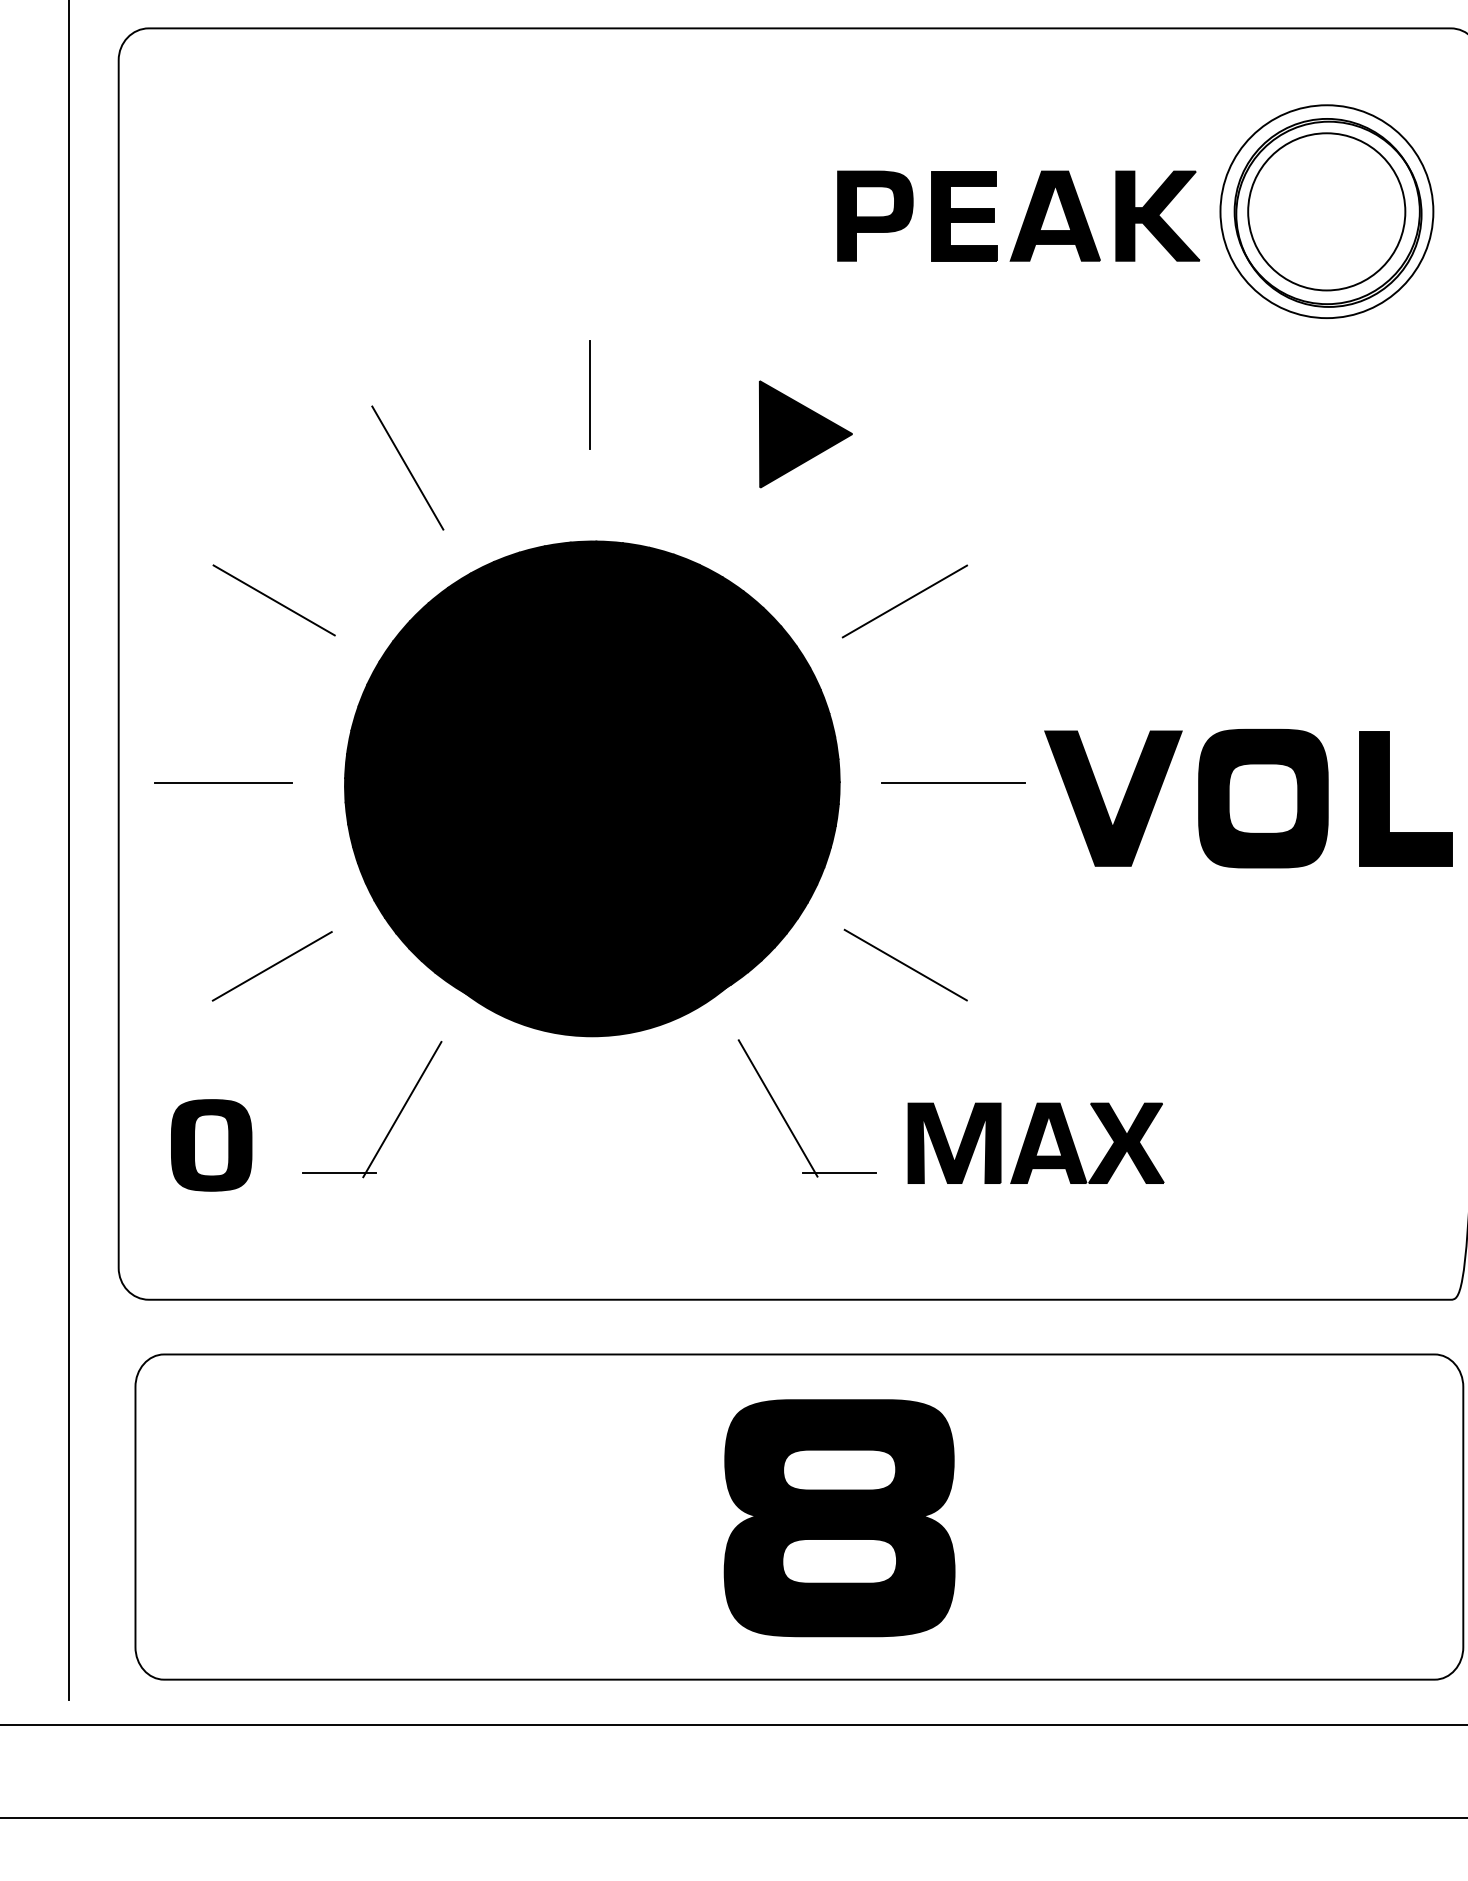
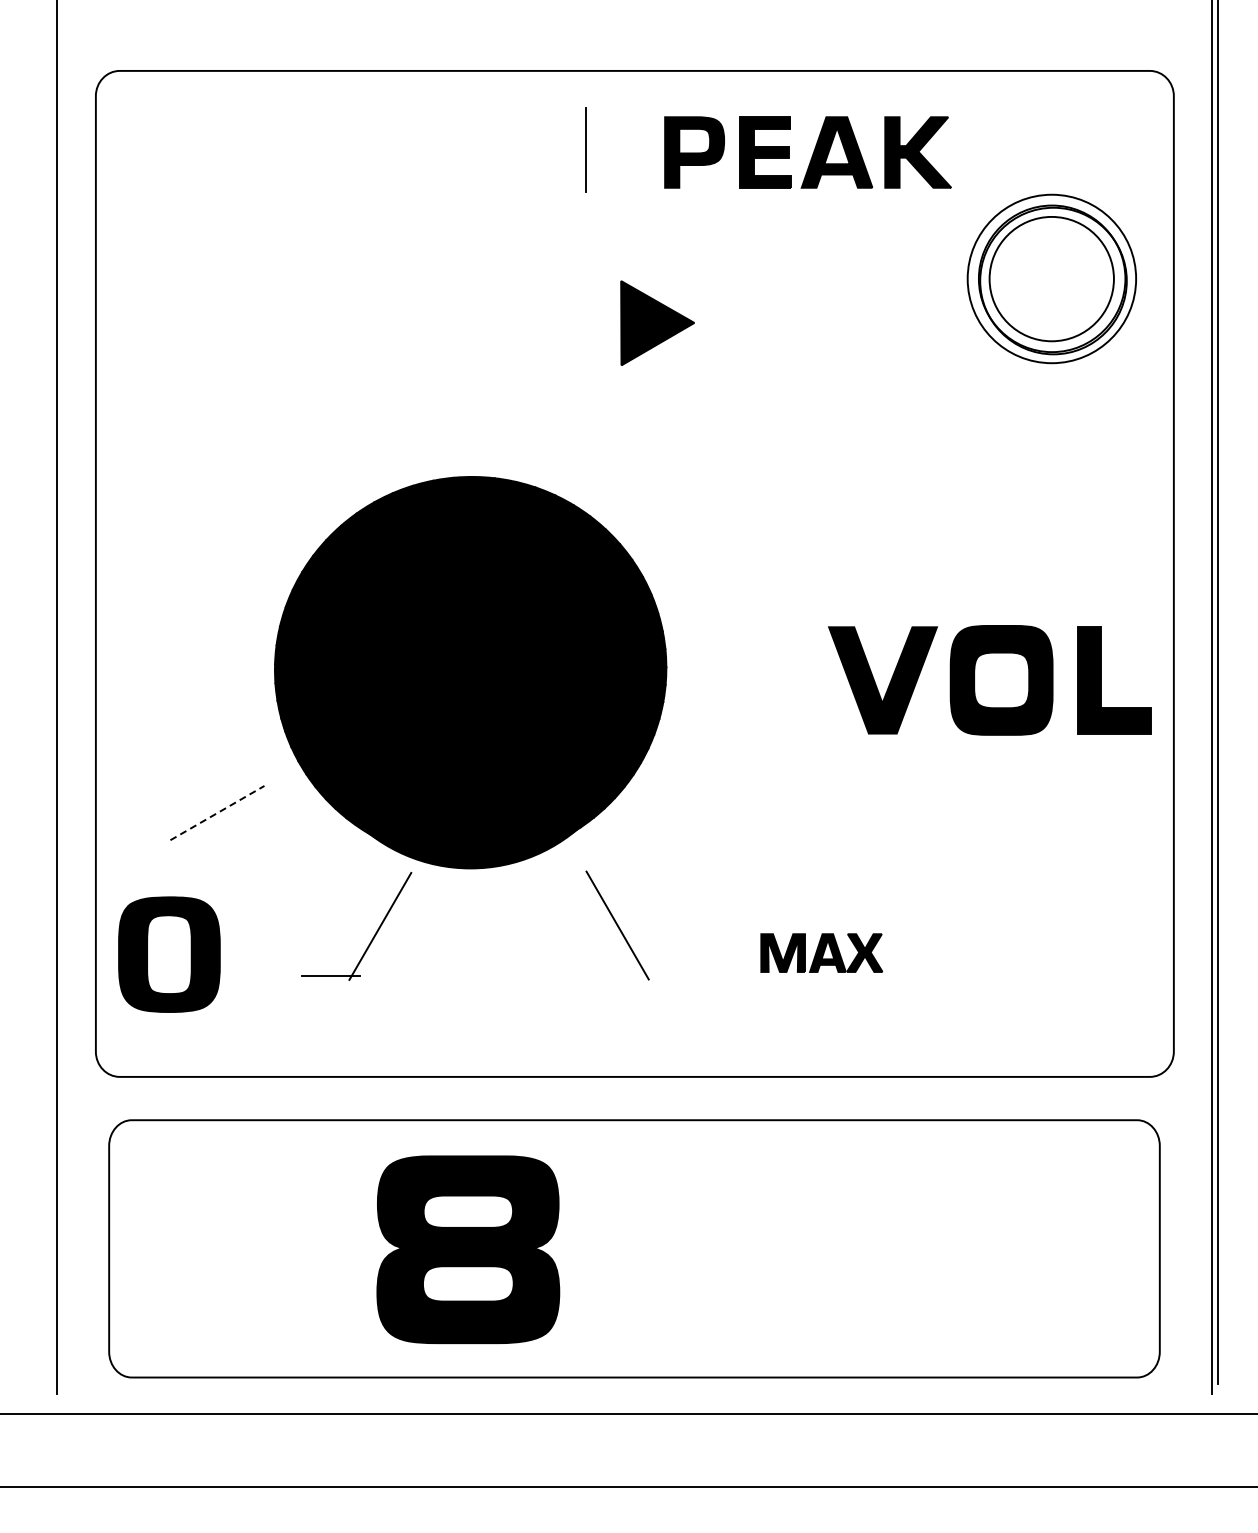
part: (1326, 211) -> (1051, 278), moved
part: (1018, 216) -> (807, 152), moved
line: (589, 394) -> (585, 149), moved
part: (805, 433) -> (657, 322), moved
line: (407, 467) -> (324, 418), removed
line: (273, 600) -> (218, 523), removed
line: (904, 601) -> (717, 524), removed
line: (953, 782) -> (756, 667), removed
line: (223, 783) -> (178, 668), removed
line: (272, 965) -> (217, 812), solid -> dashed
line: (905, 965) -> (718, 812), removed
part: (392, 1123) -> (372, 937), moved
part: (1035, 1142) -> (821, 952), size x0.6
part: (211, 1145) -> (169, 954), size x1.6
line: (839, 1172) -> (666, 976), removed
part: (839, 1517) -> (468, 1249), moved

